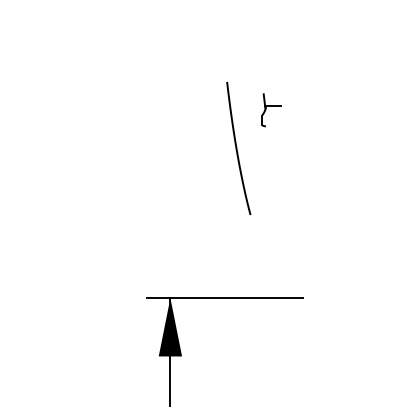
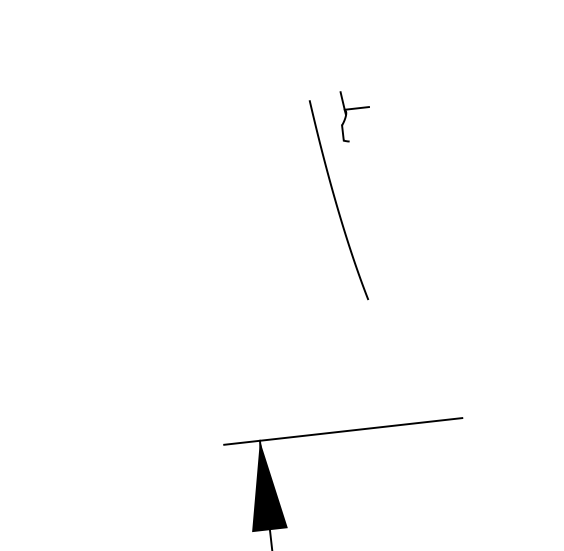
part: (271, 110) -> (355, 116), moved

